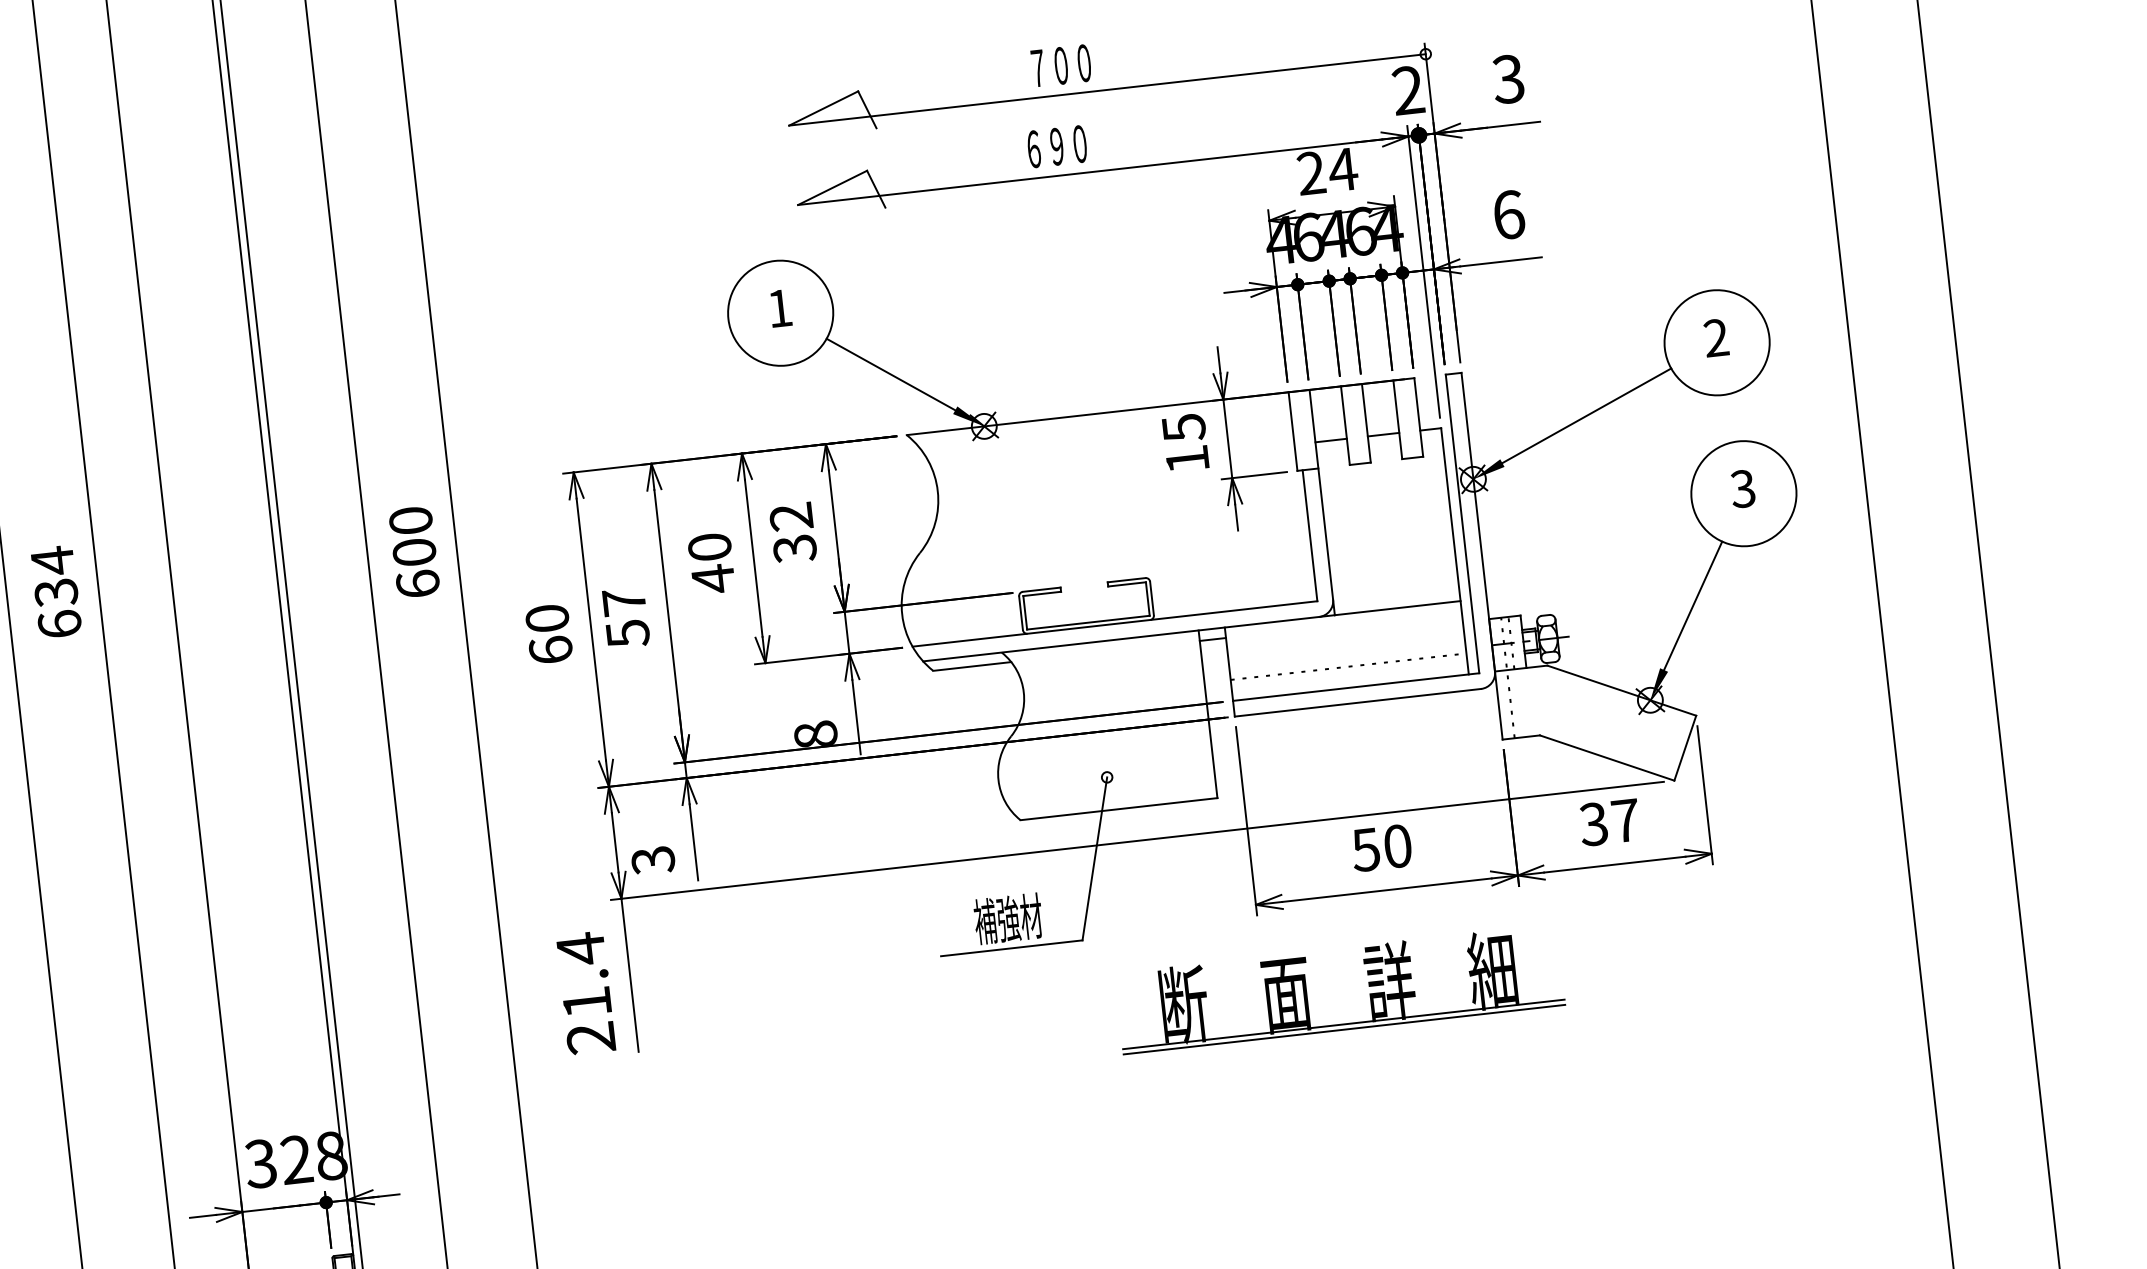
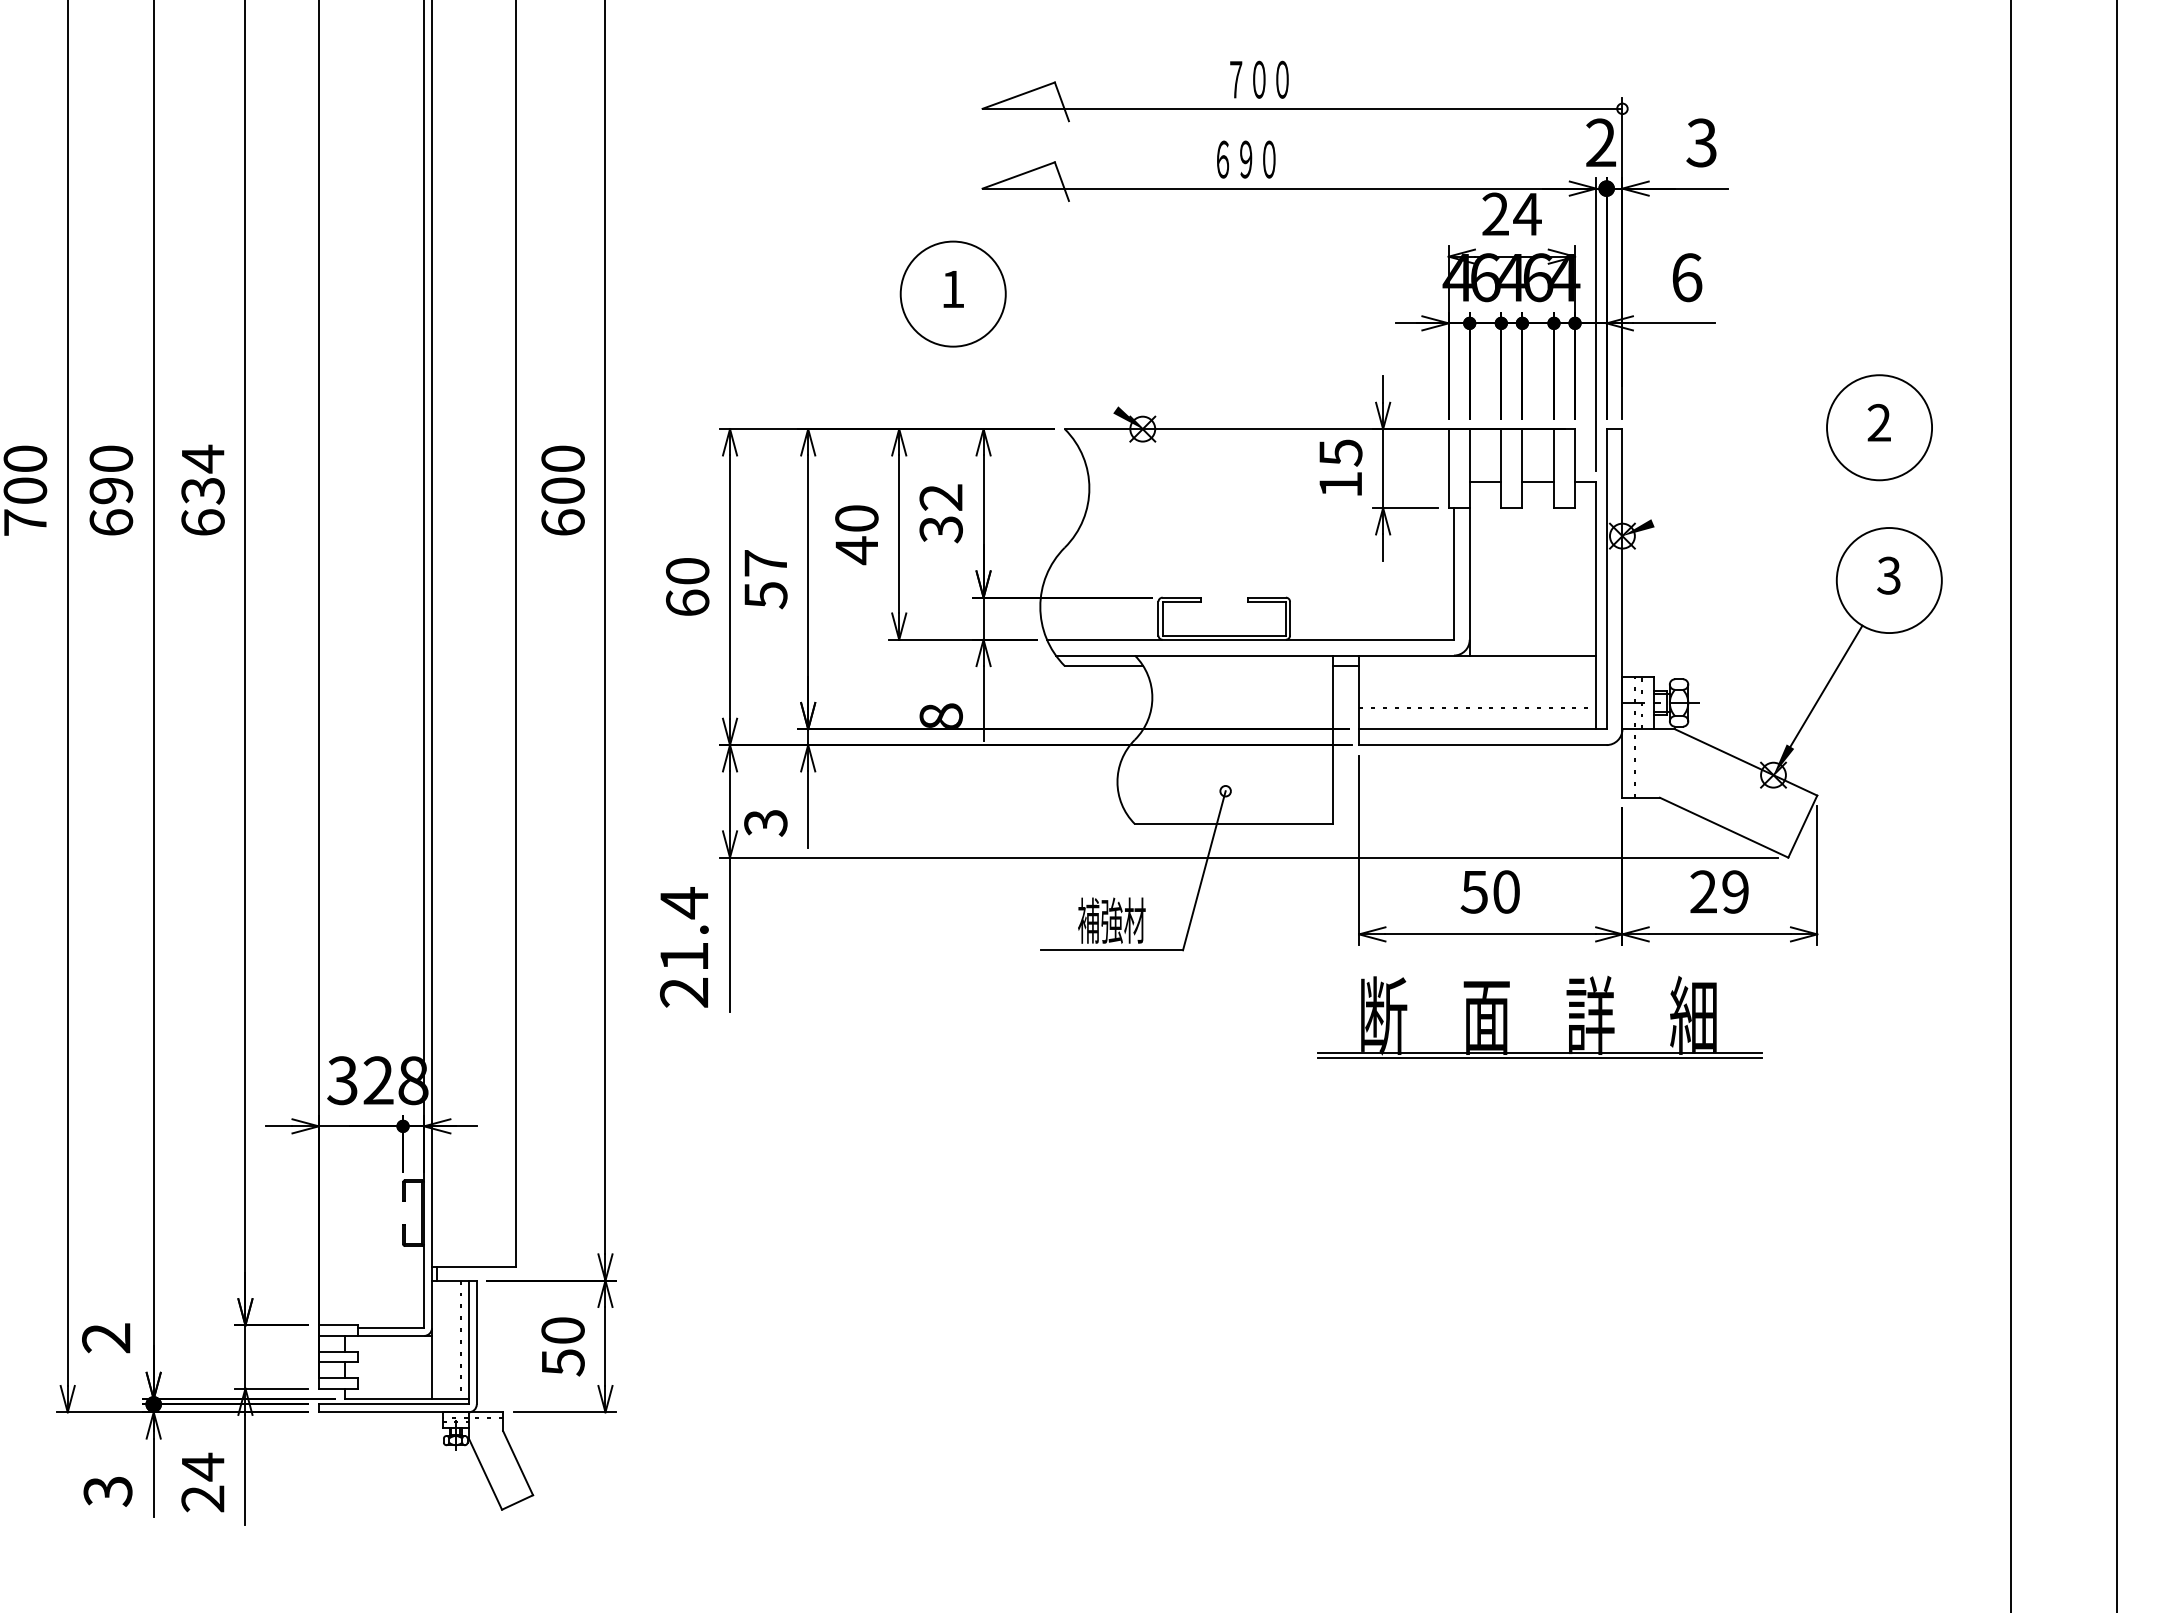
line: (890, 373) -> (1055, 366), removed
line: (1587, 415) -> (1742, 485), removed
text: (1609, 822) -> (1719, 891), 37 -> 29
part: (1369, 986) -> (1569, 1017), moved

